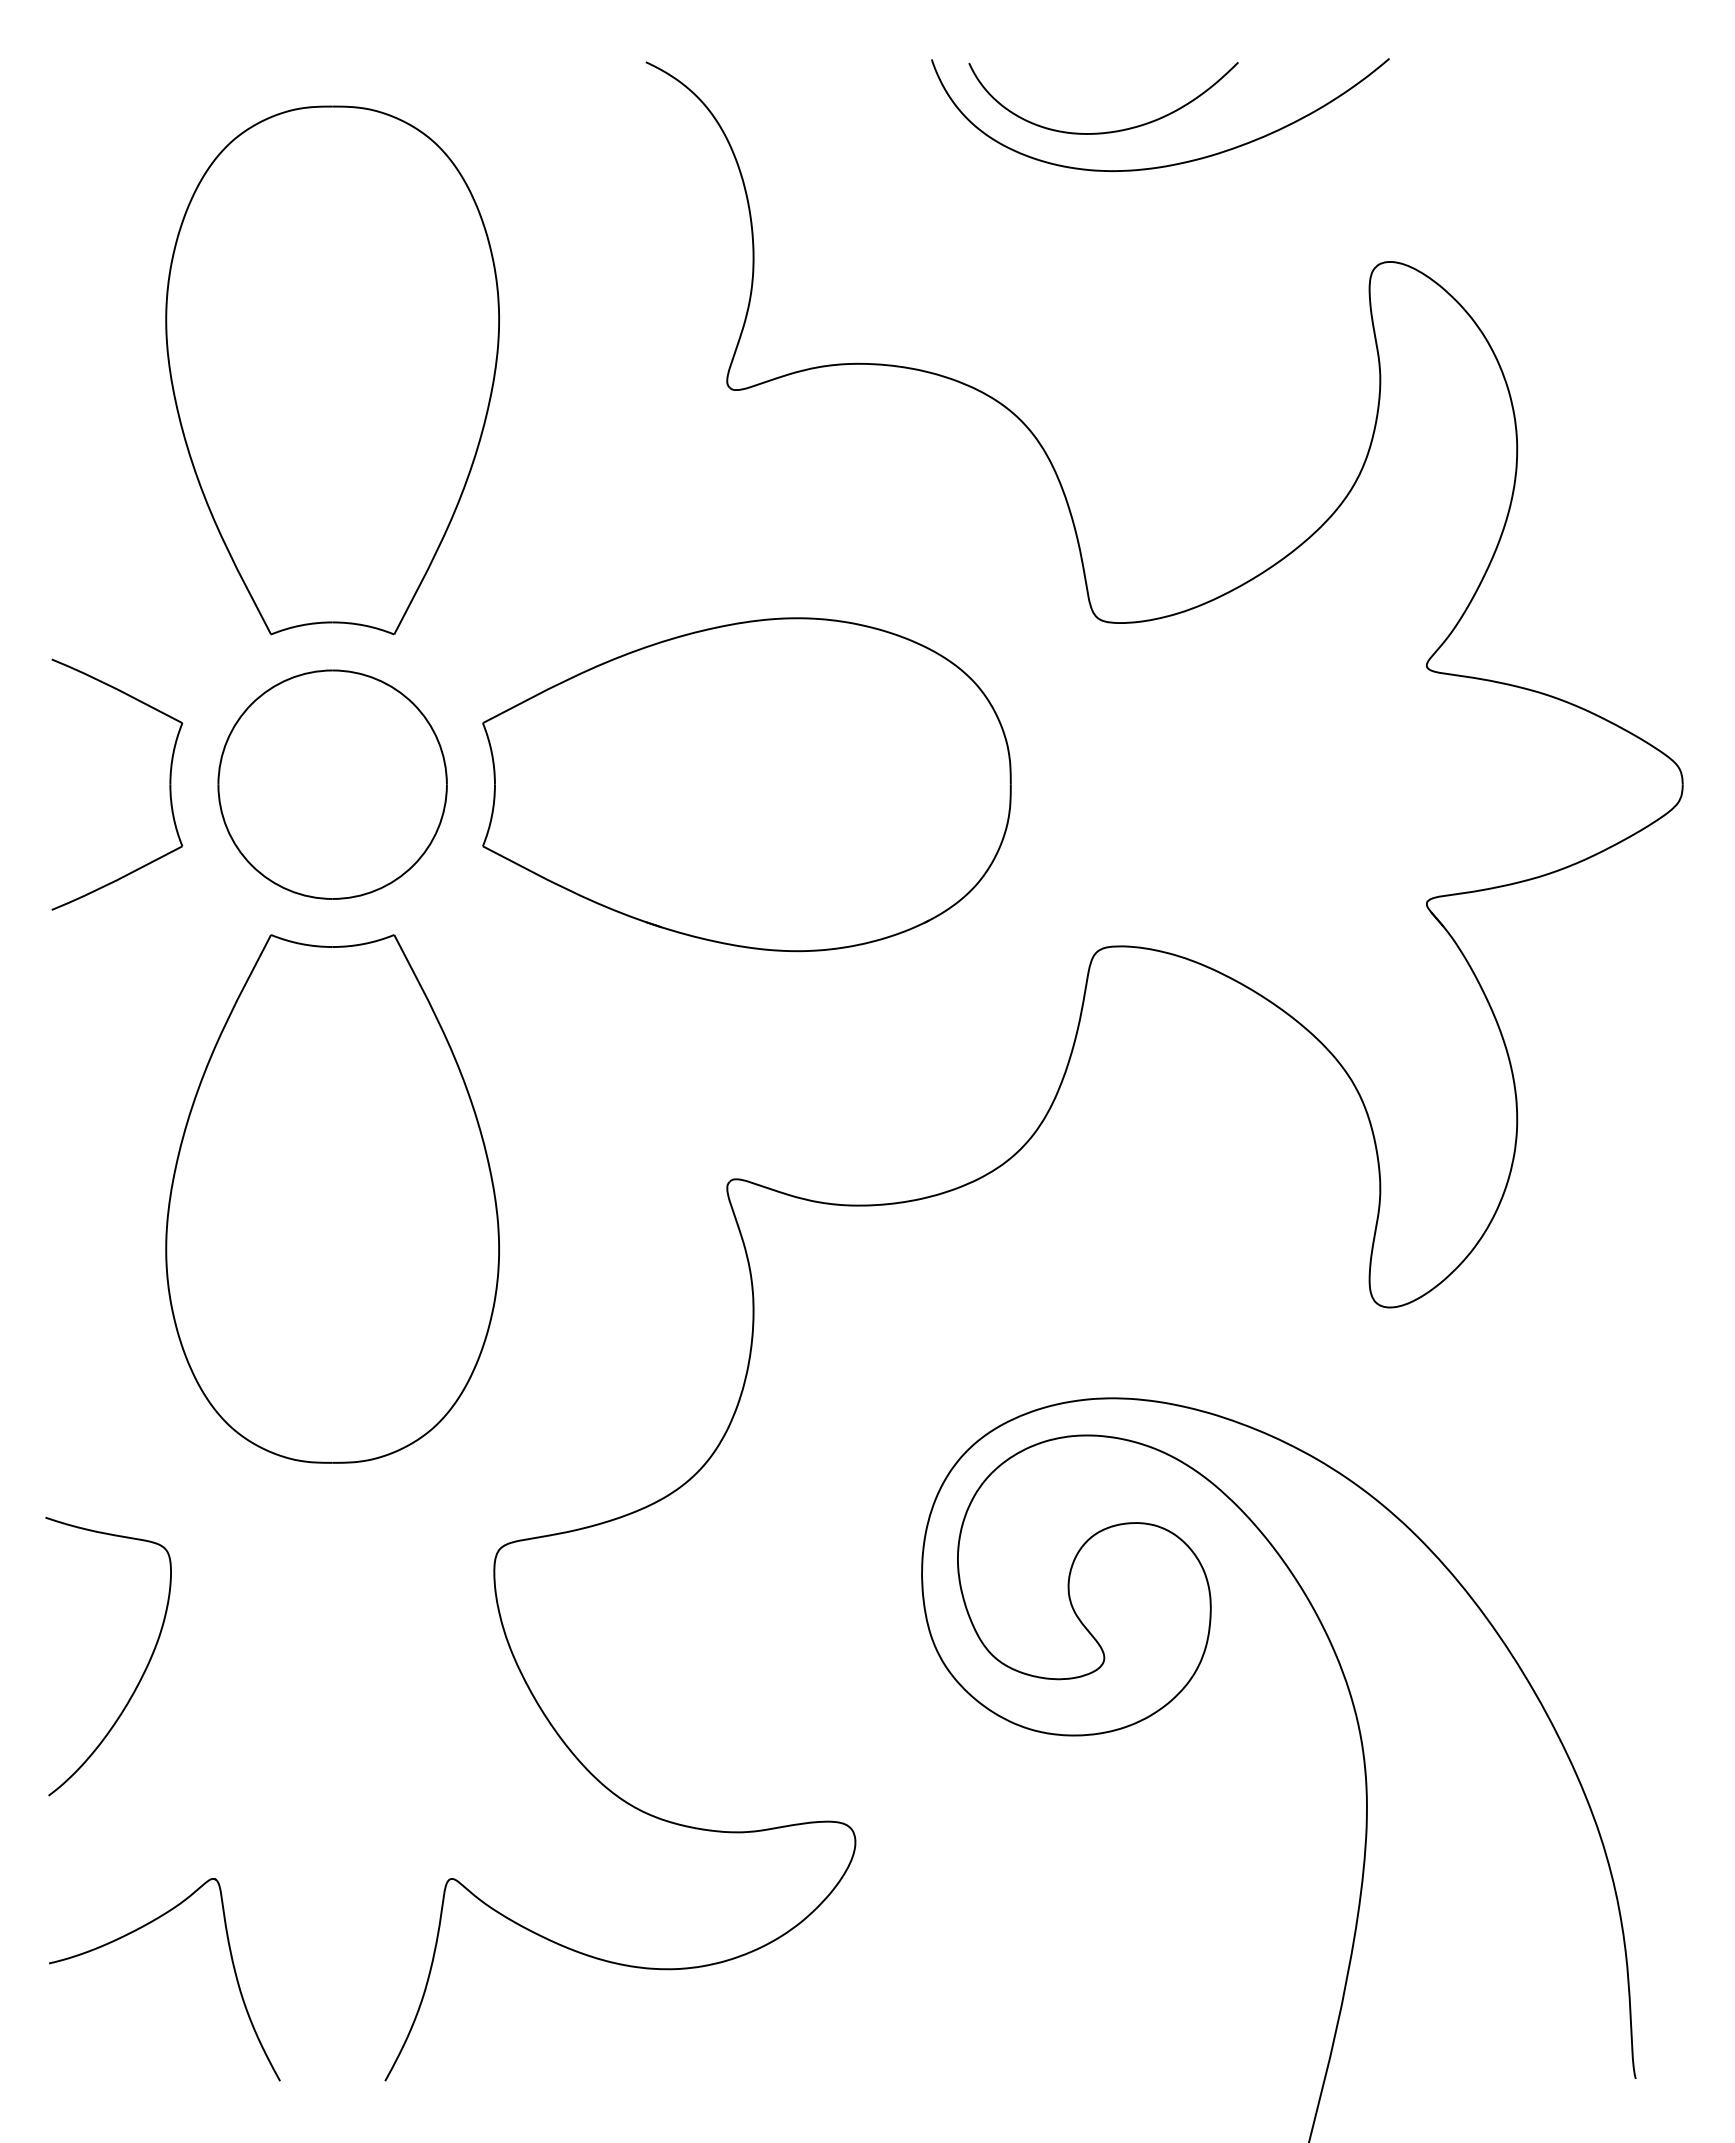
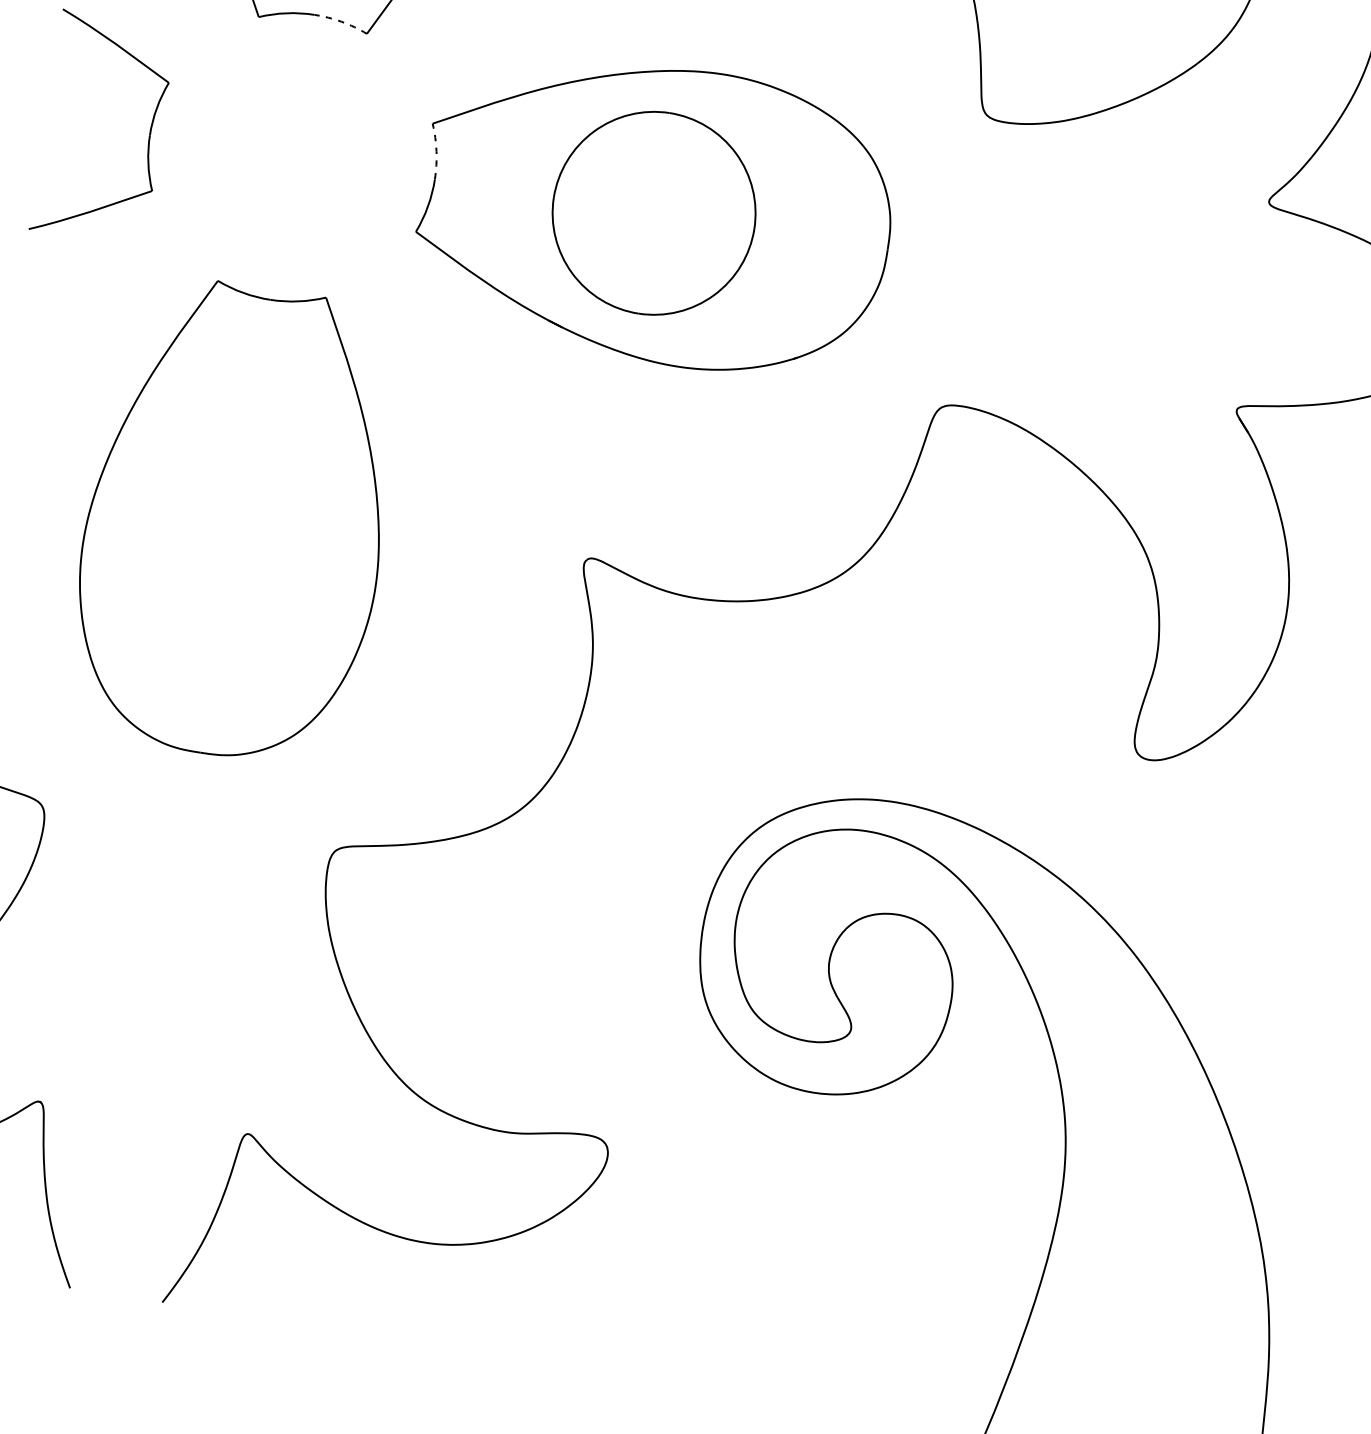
arc: (364, 625) -> (342, 21), solid -> dashed
arc: (491, 753) -> (436, 151), solid -> dashed
part: (332, 784) -> (653, 213), moved

